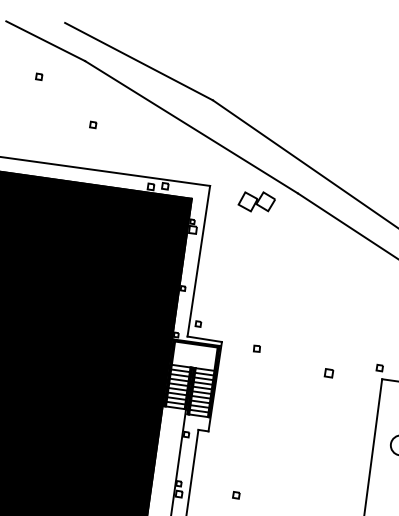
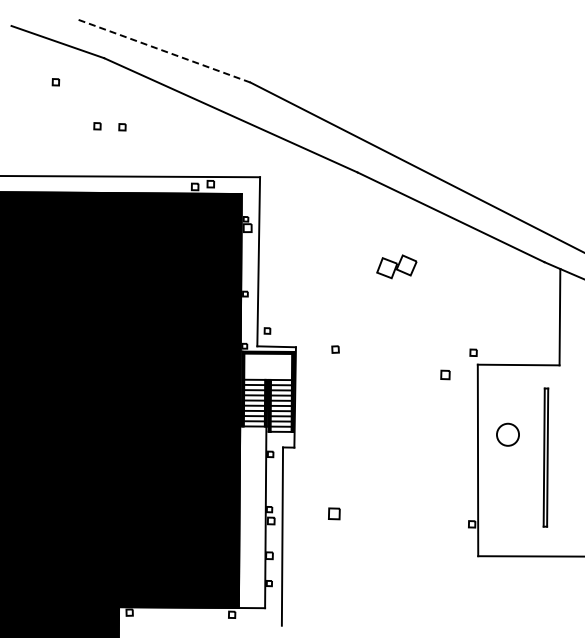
line: (139, 61) -> (163, 50), solid -> dashed
part: (71, 121) -> (97, 126), added
part: (256, 201) -> (396, 266), moved
part: (329, 372) -> (445, 374), moved
part: (236, 494) -> (334, 513), size x1.6

